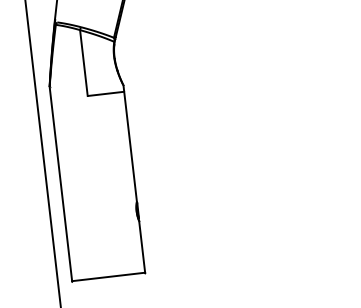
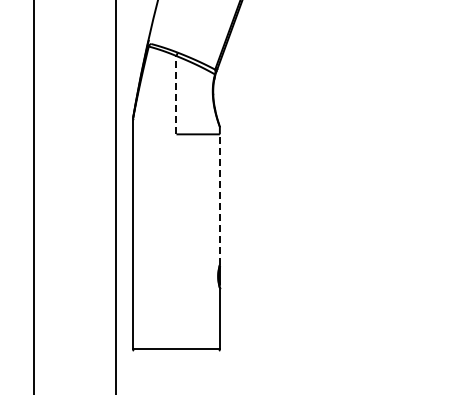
line: (83, 62) -> (176, 94), solid -> dashed
line: (130, 146) -> (219, 199), solid -> dashed

